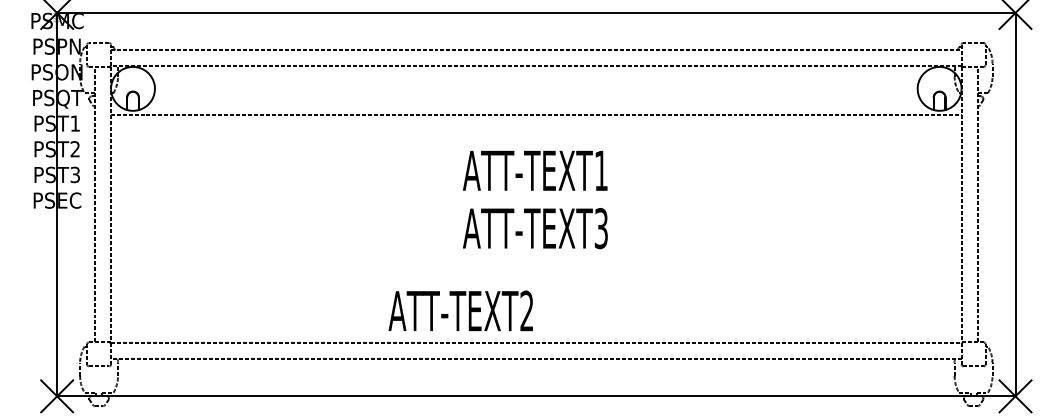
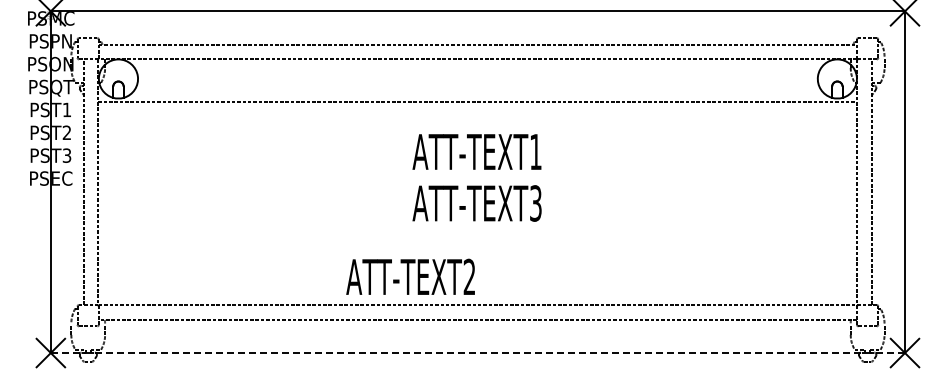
line: (535, 396) -> (477, 353), solid -> dashed

